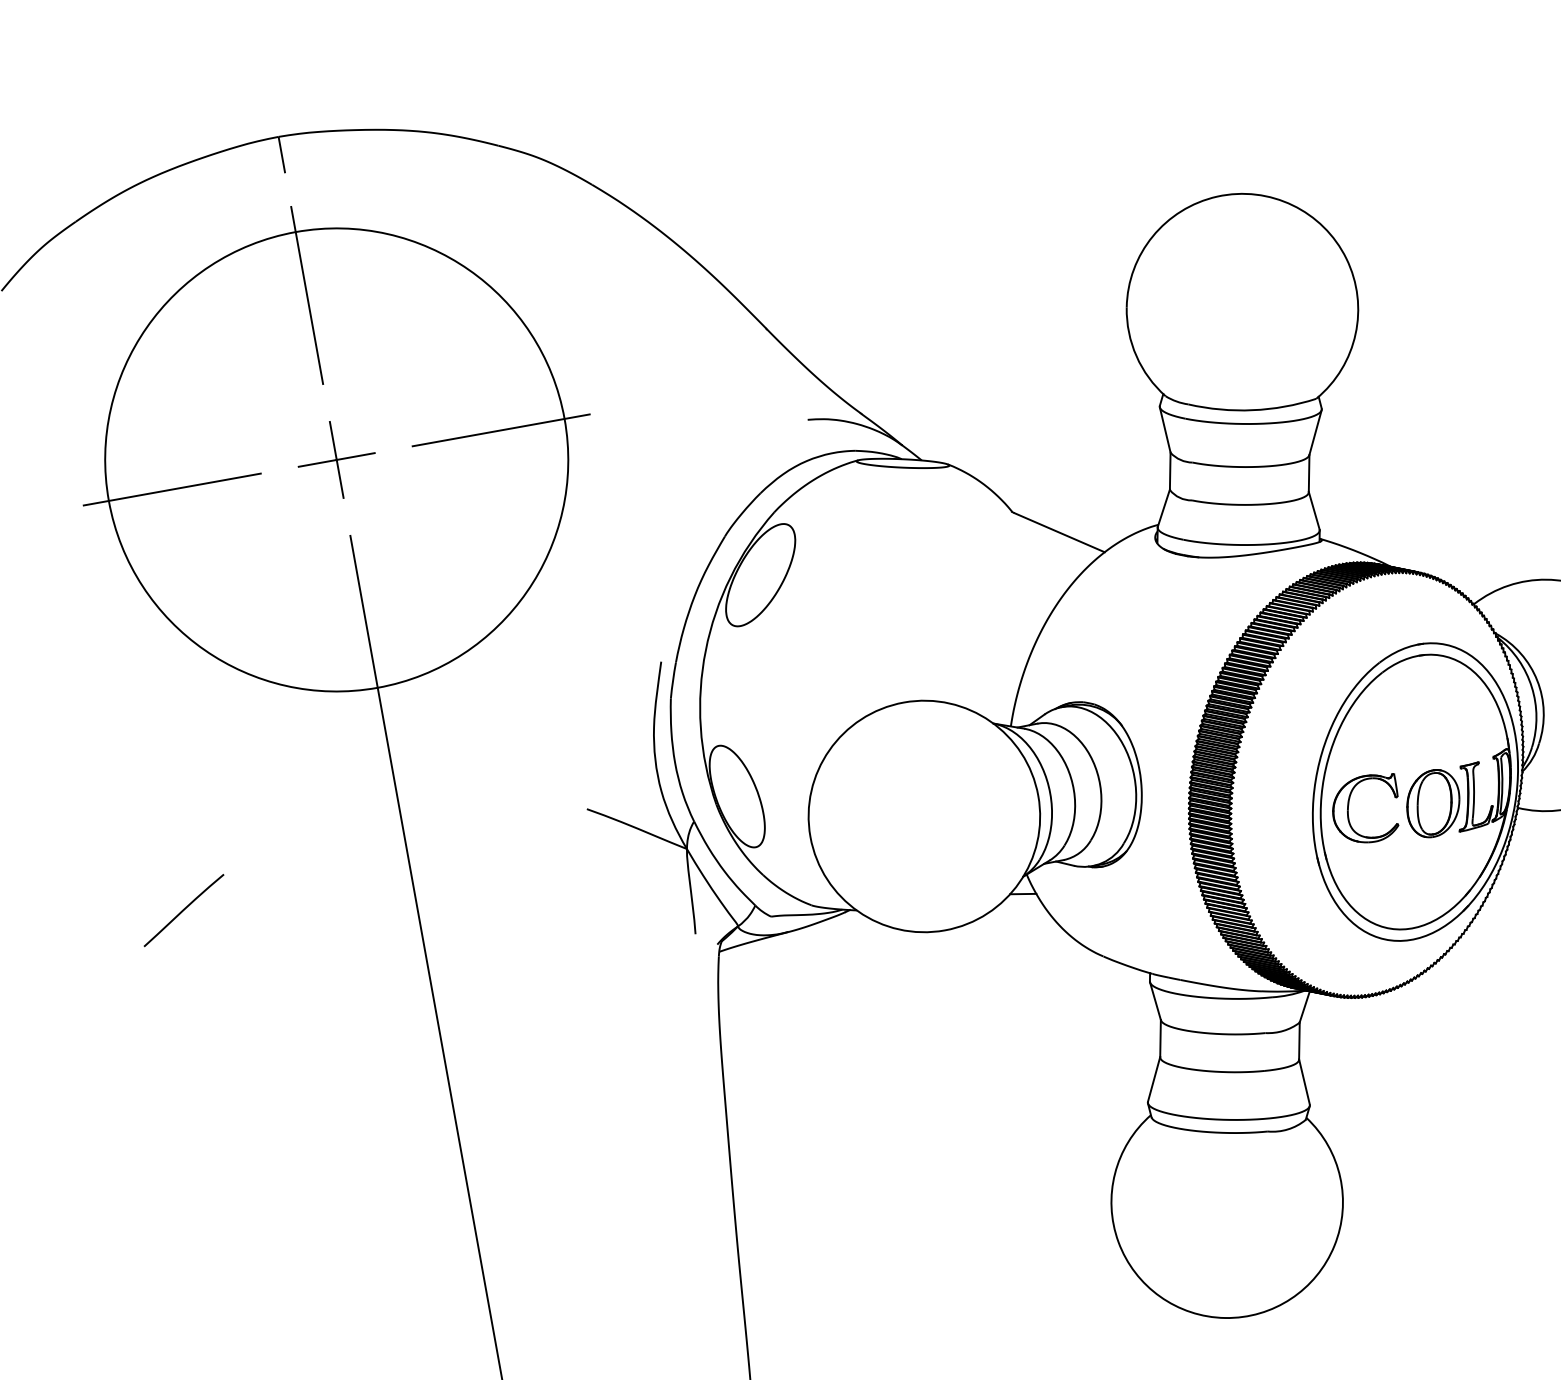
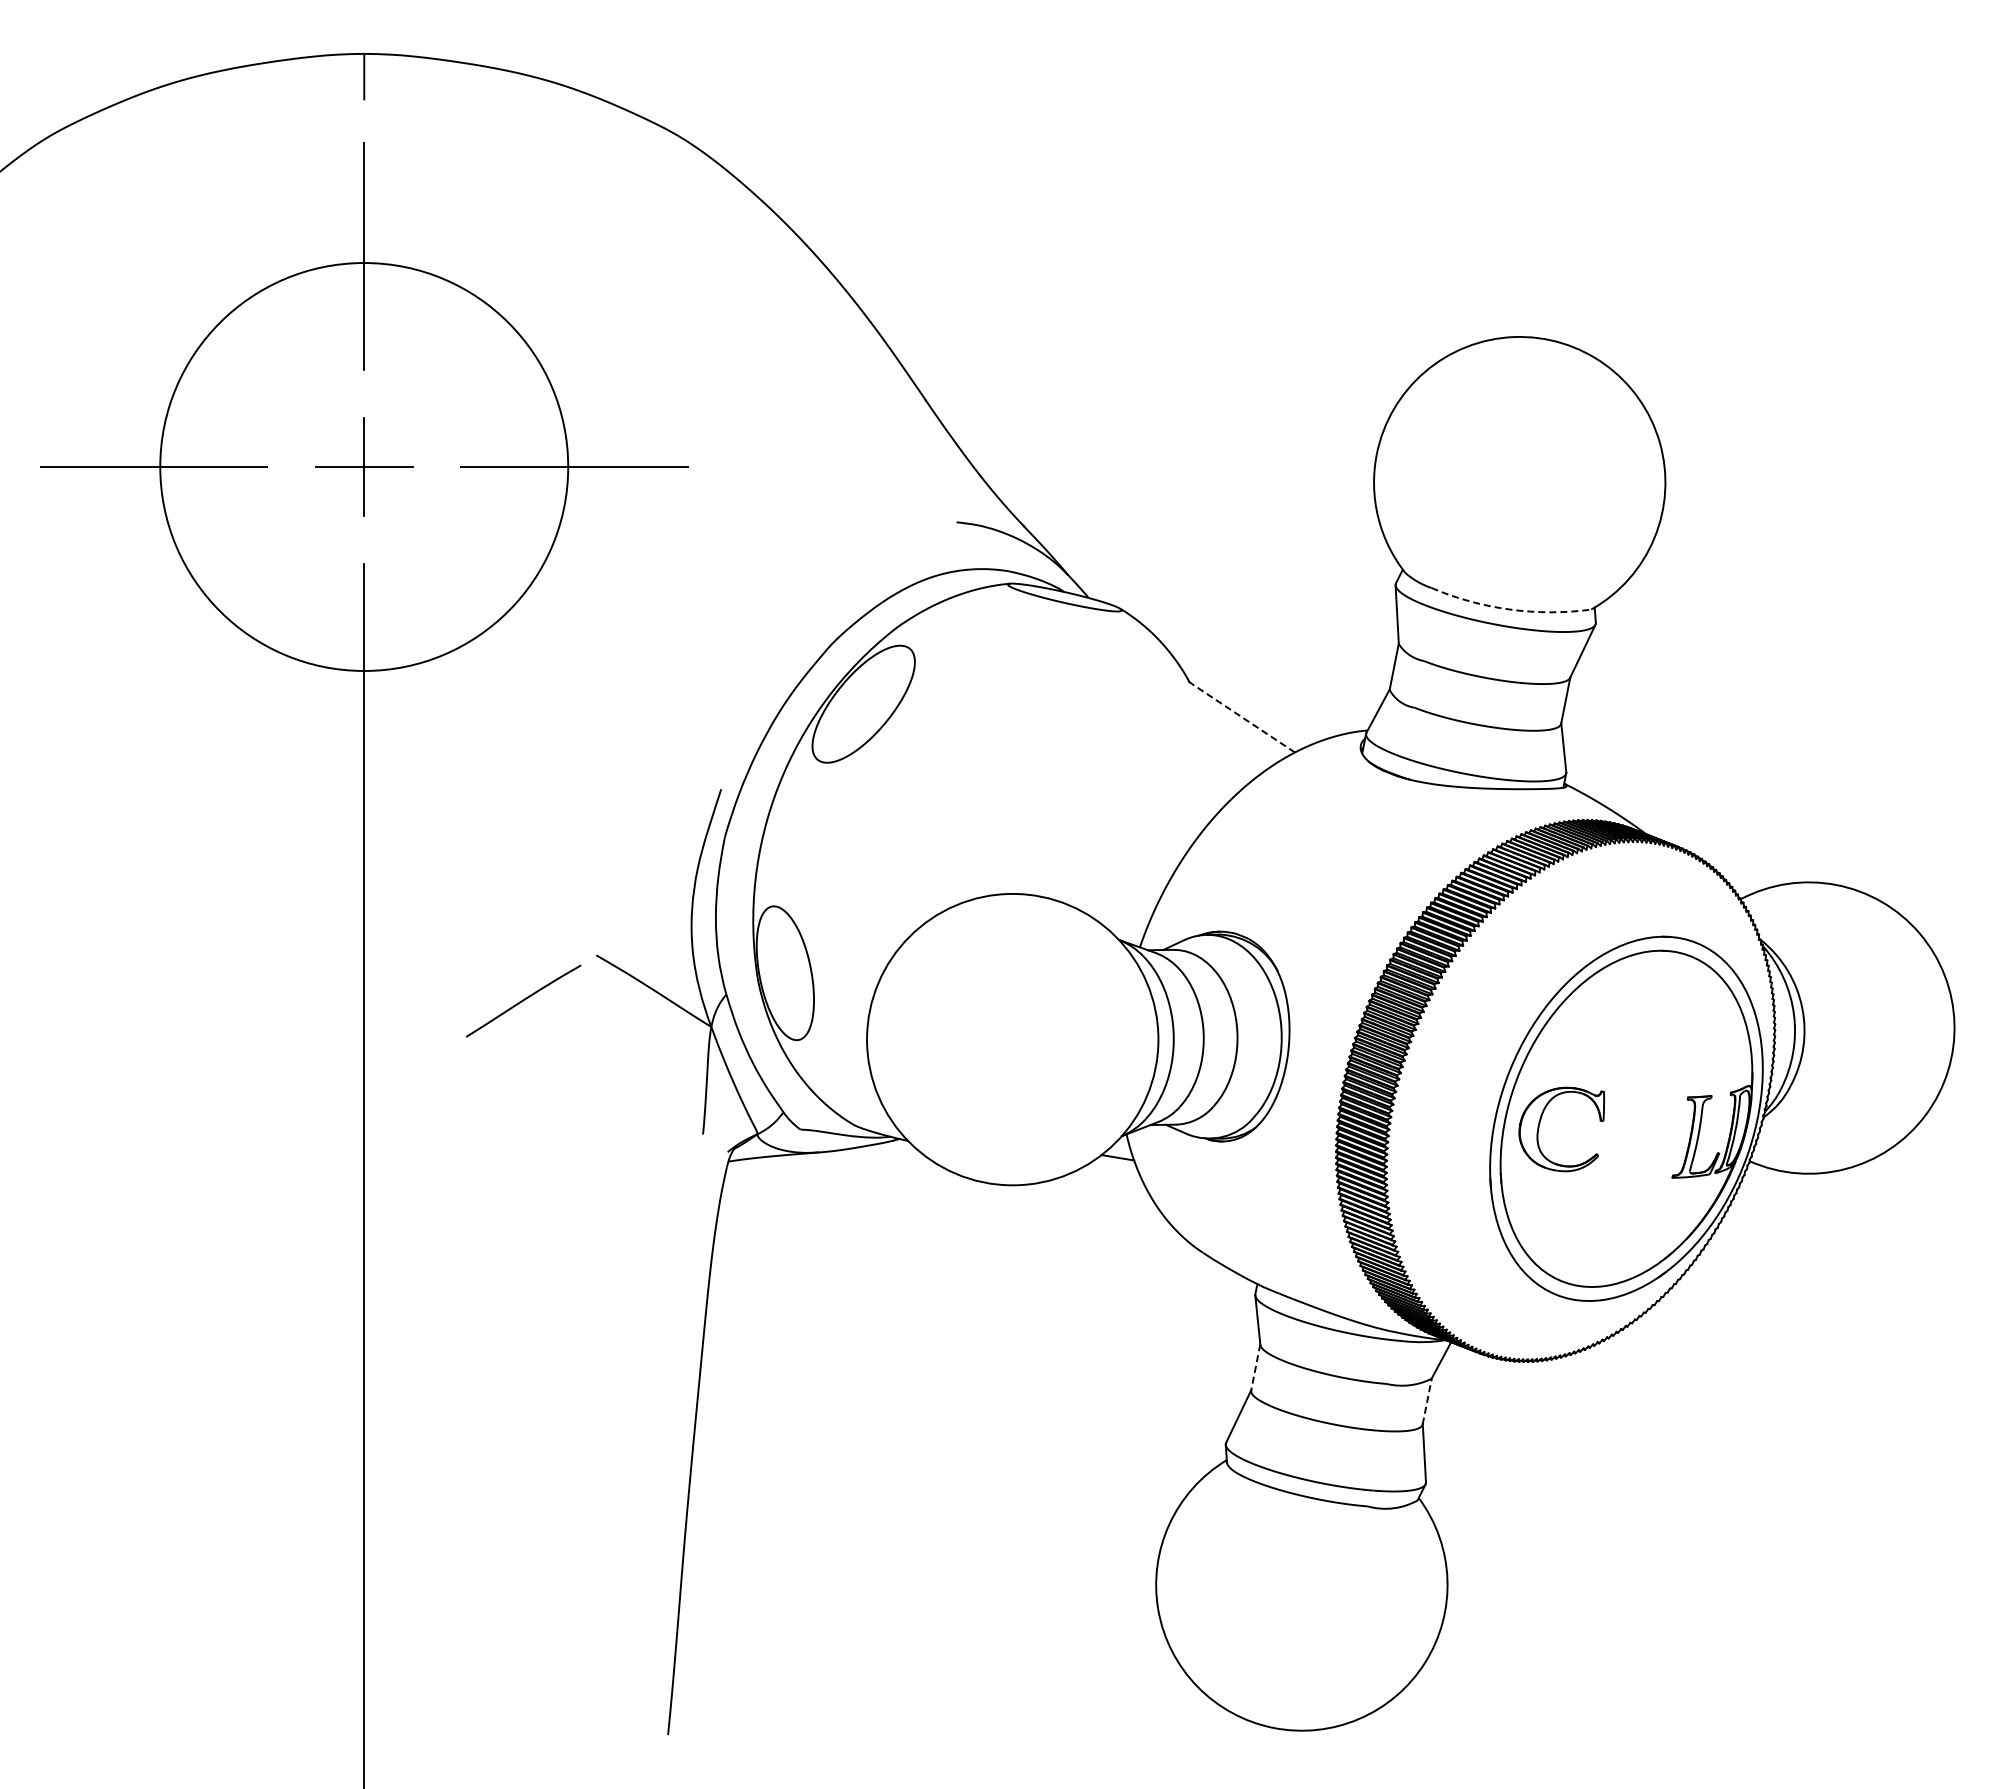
arc: (1252, 410) -> (1509, 609), solid -> dashed
circle: (336, 459) -> (363, 466), size x0.7
line: (1059, 532) -> (1243, 718), solid -> dashed
part: (1432, 803) -> (1645, 1136), removed
curve: (183, 910) -> (523, 1000), moved
line: (1160, 1038) -> (1255, 1367), solid -> dashed
line: (1299, 1041) -> (1427, 1401), solid -> dashed

